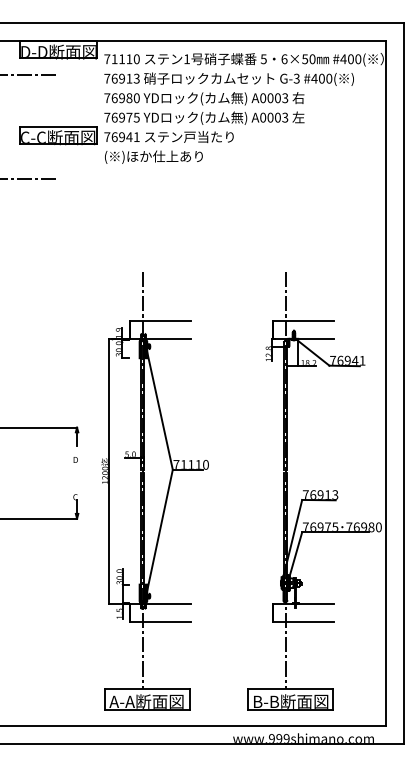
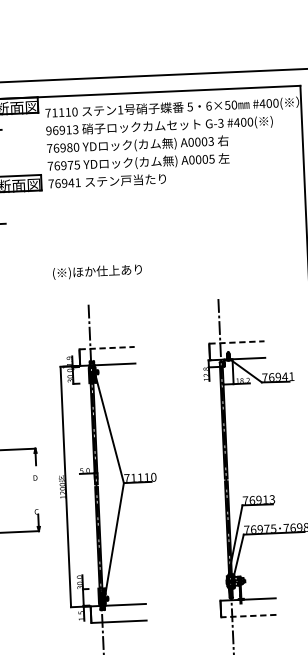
text: (107, 78) -> (49, 130), 76913 -> 96913
text: (285, 116) -> (212, 158), A0003 -> A0005
text: (153, 156) -> (97, 271), moved
line: (161, 320) -> (107, 348), solid -> dashed
line: (304, 320) -> (237, 342), solid -> dashed
line: (303, 622) -> (248, 616), solid -> dashed

